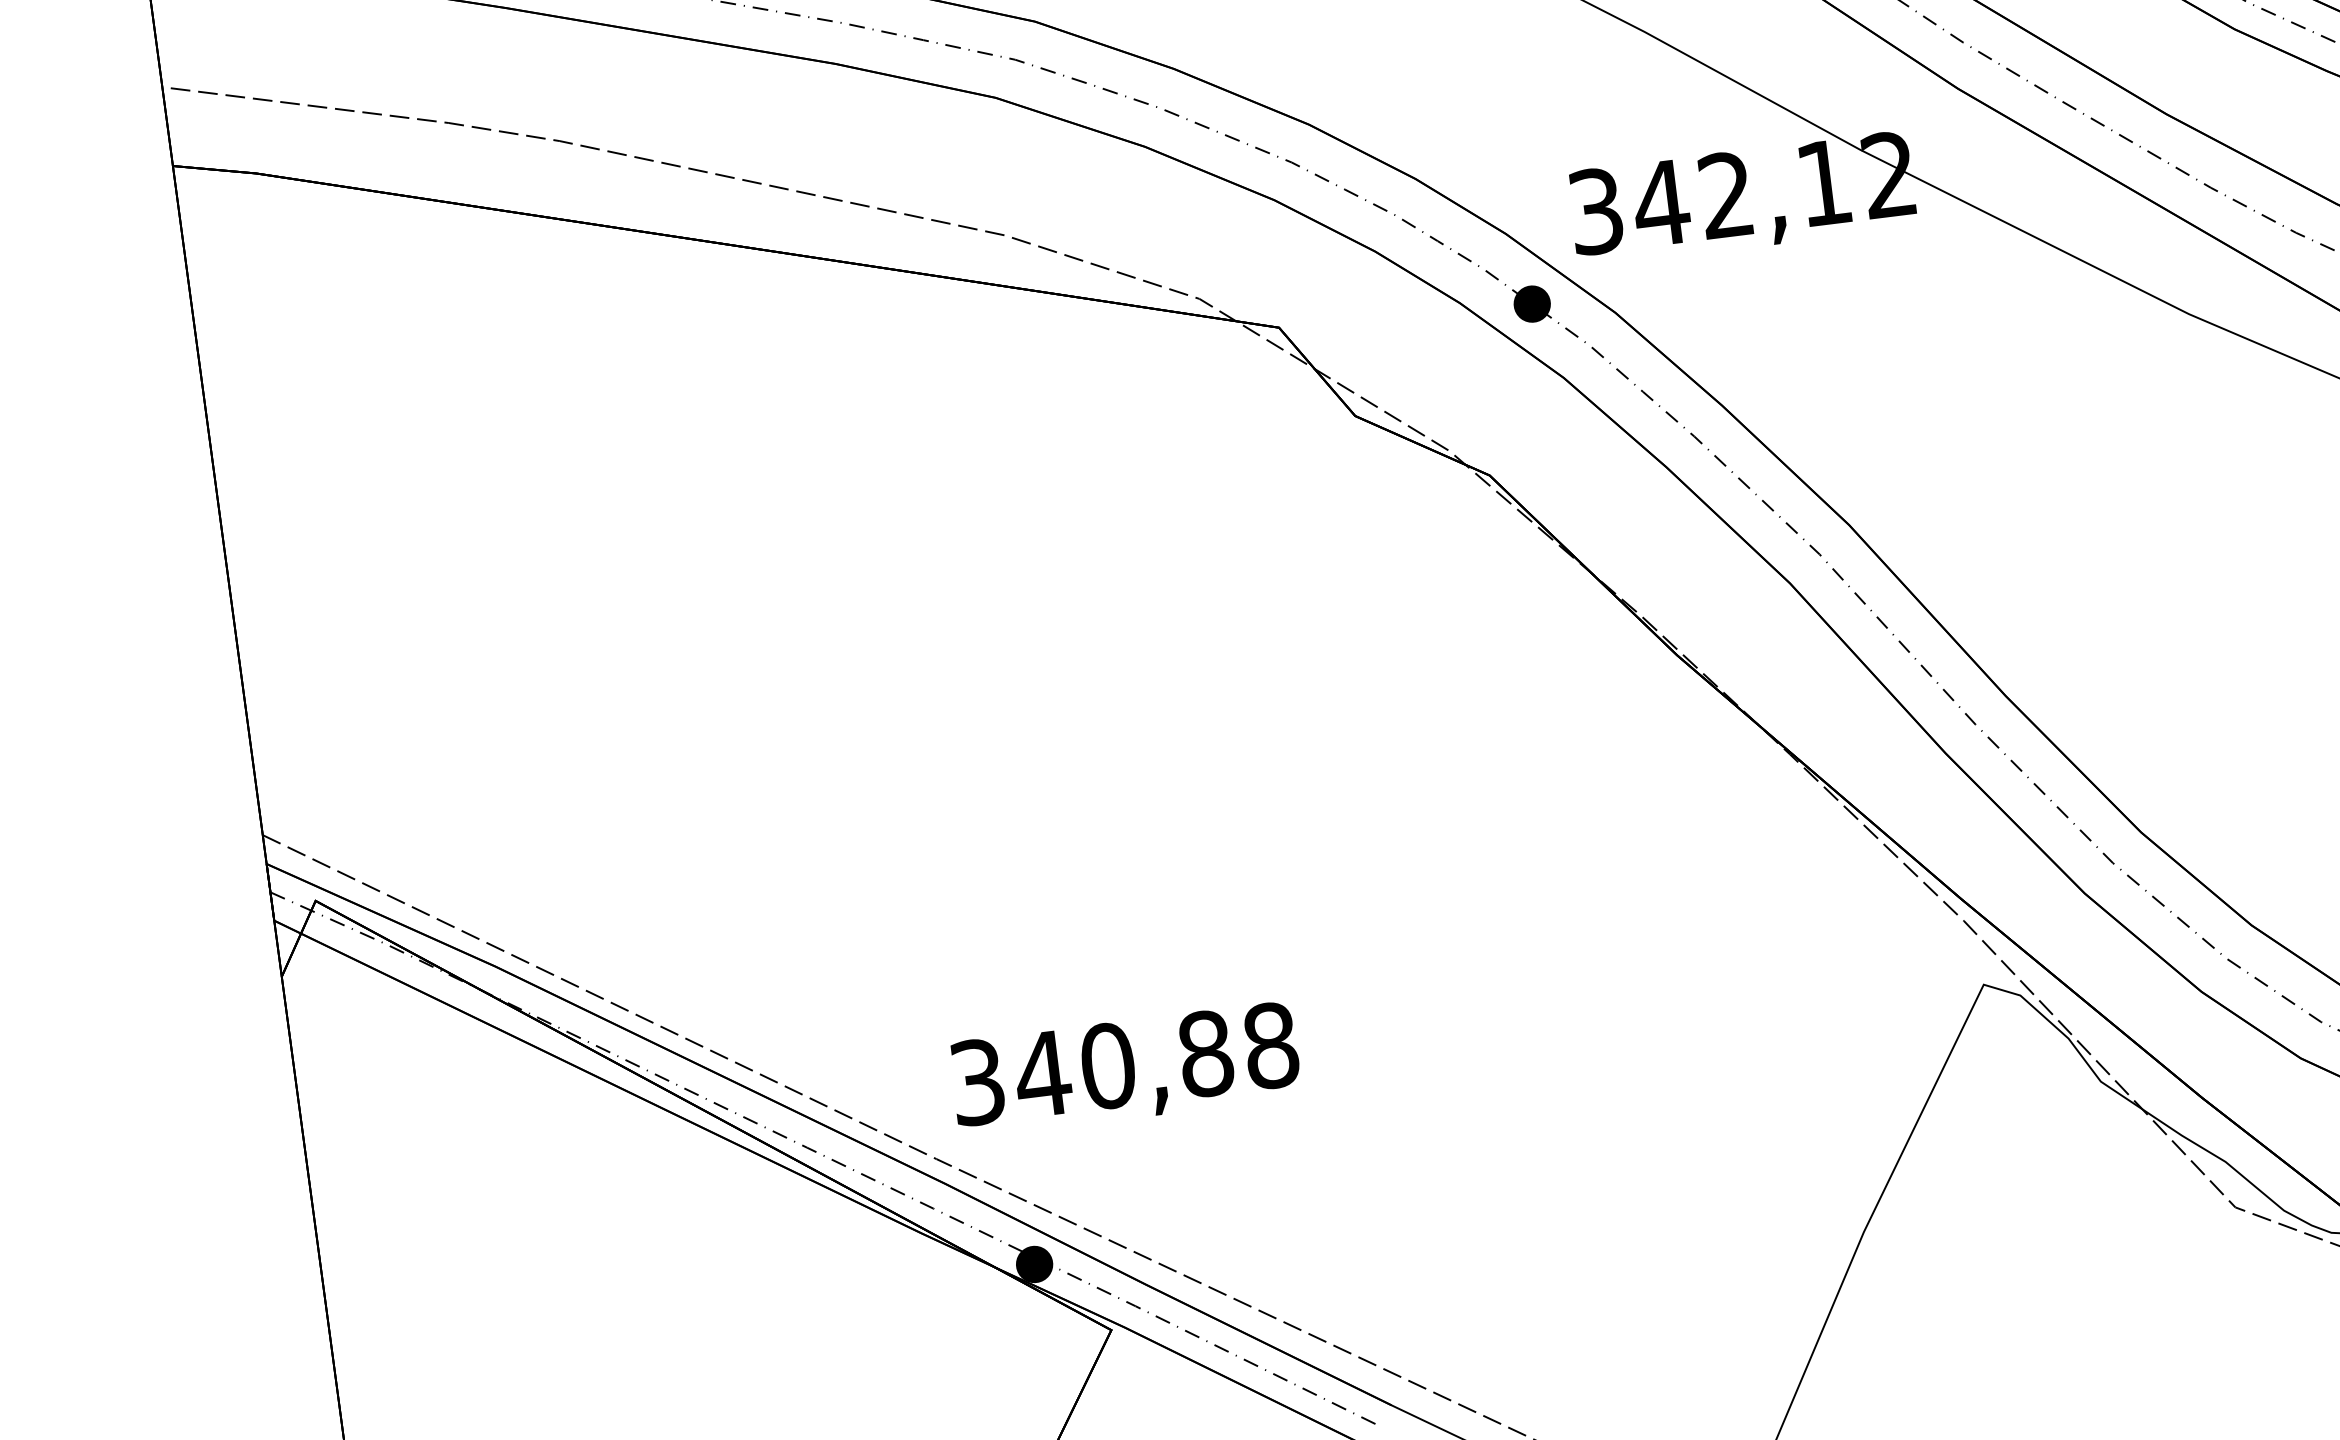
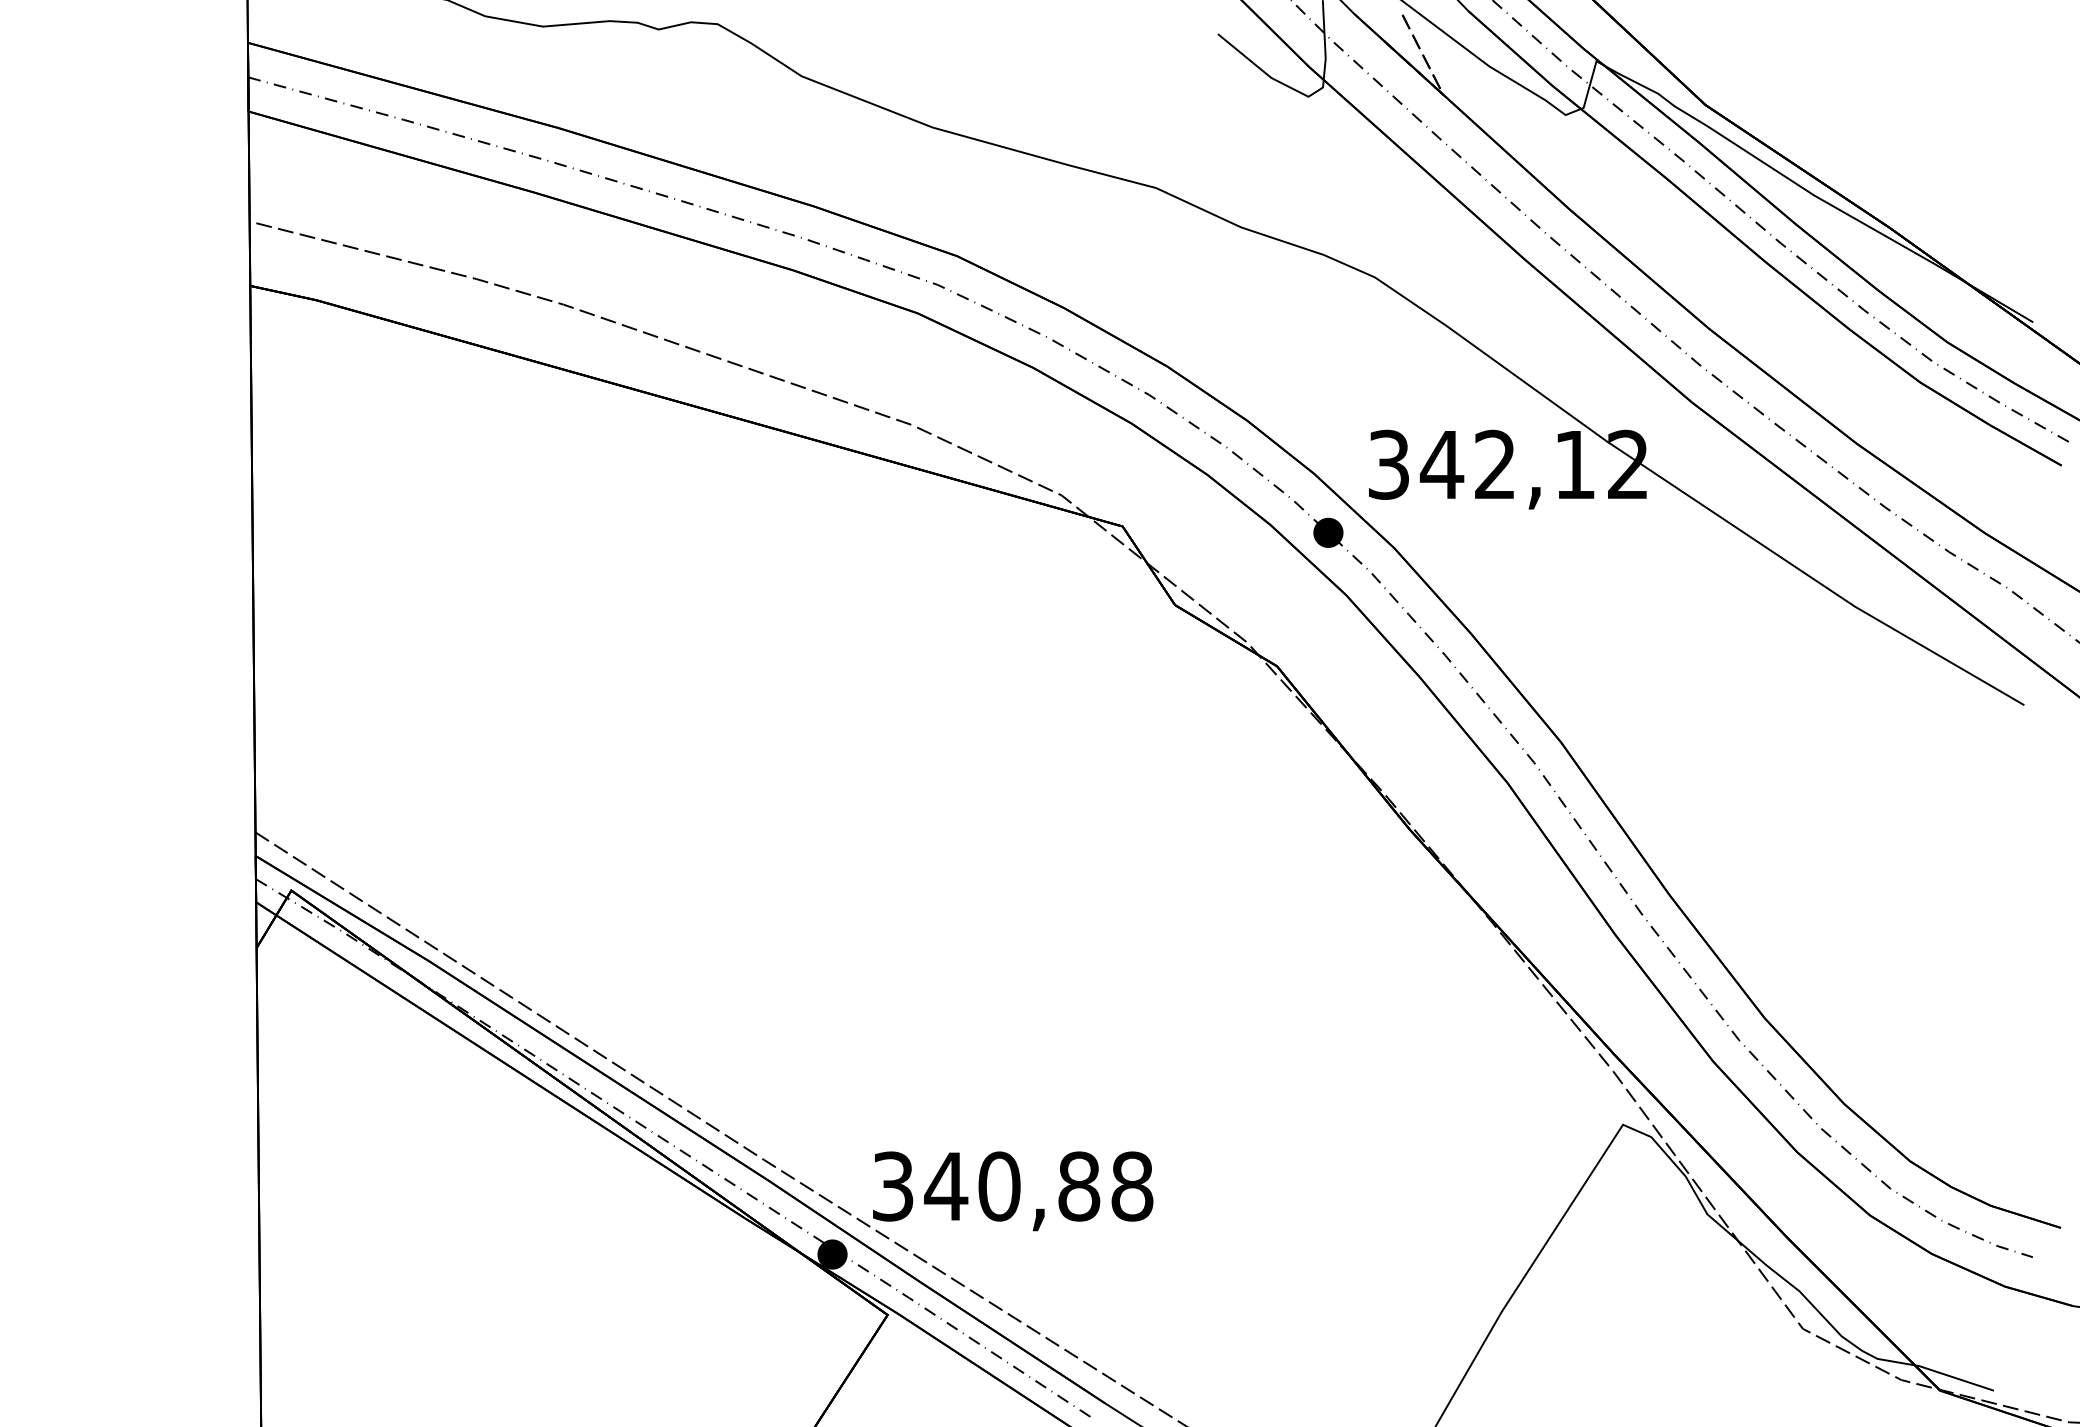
text: (1126, 1070) -> (1013, 1191), moved

